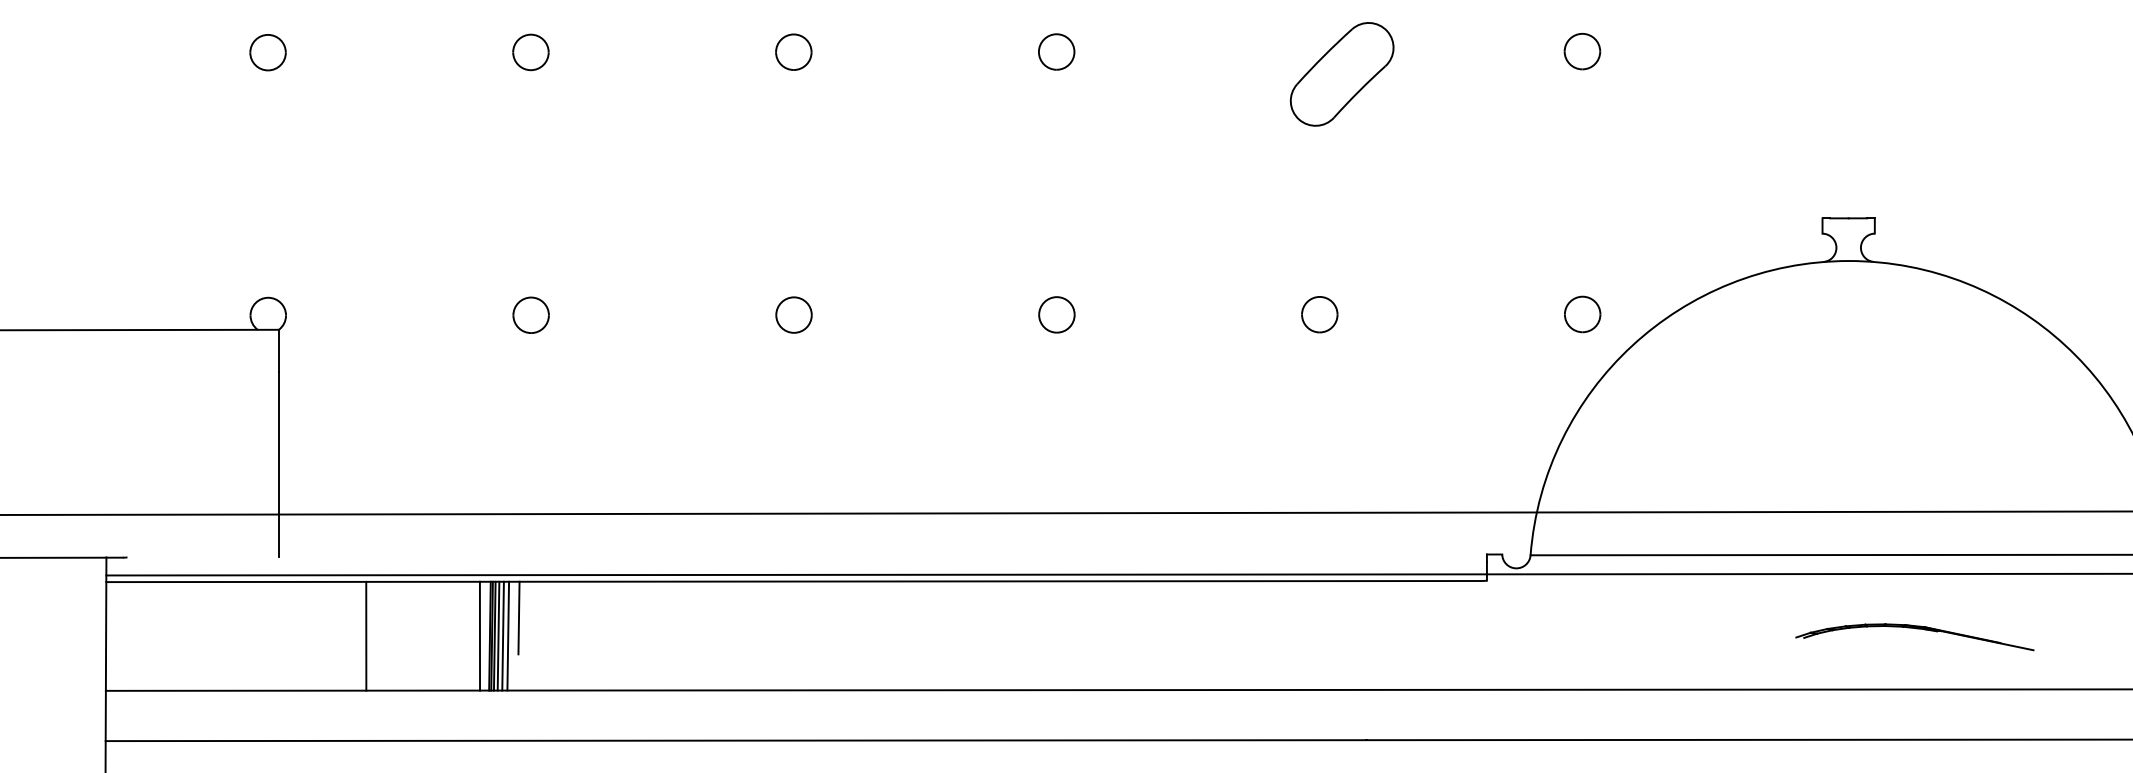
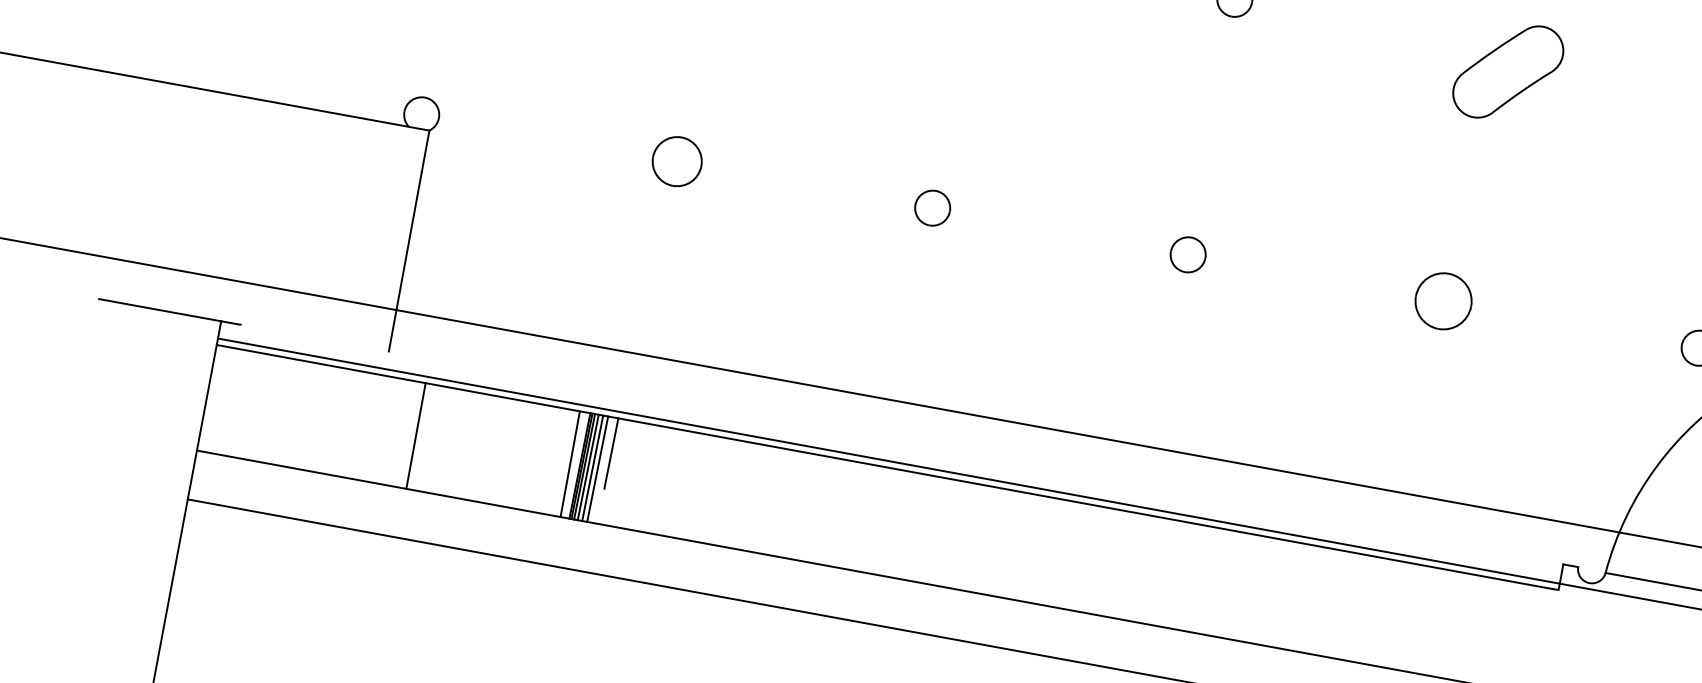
part: (530, 314) -> (676, 160), size x1.4
part: (1319, 314) -> (1443, 301), size x1.6
line: (366, 635) -> (416, 435), moved

